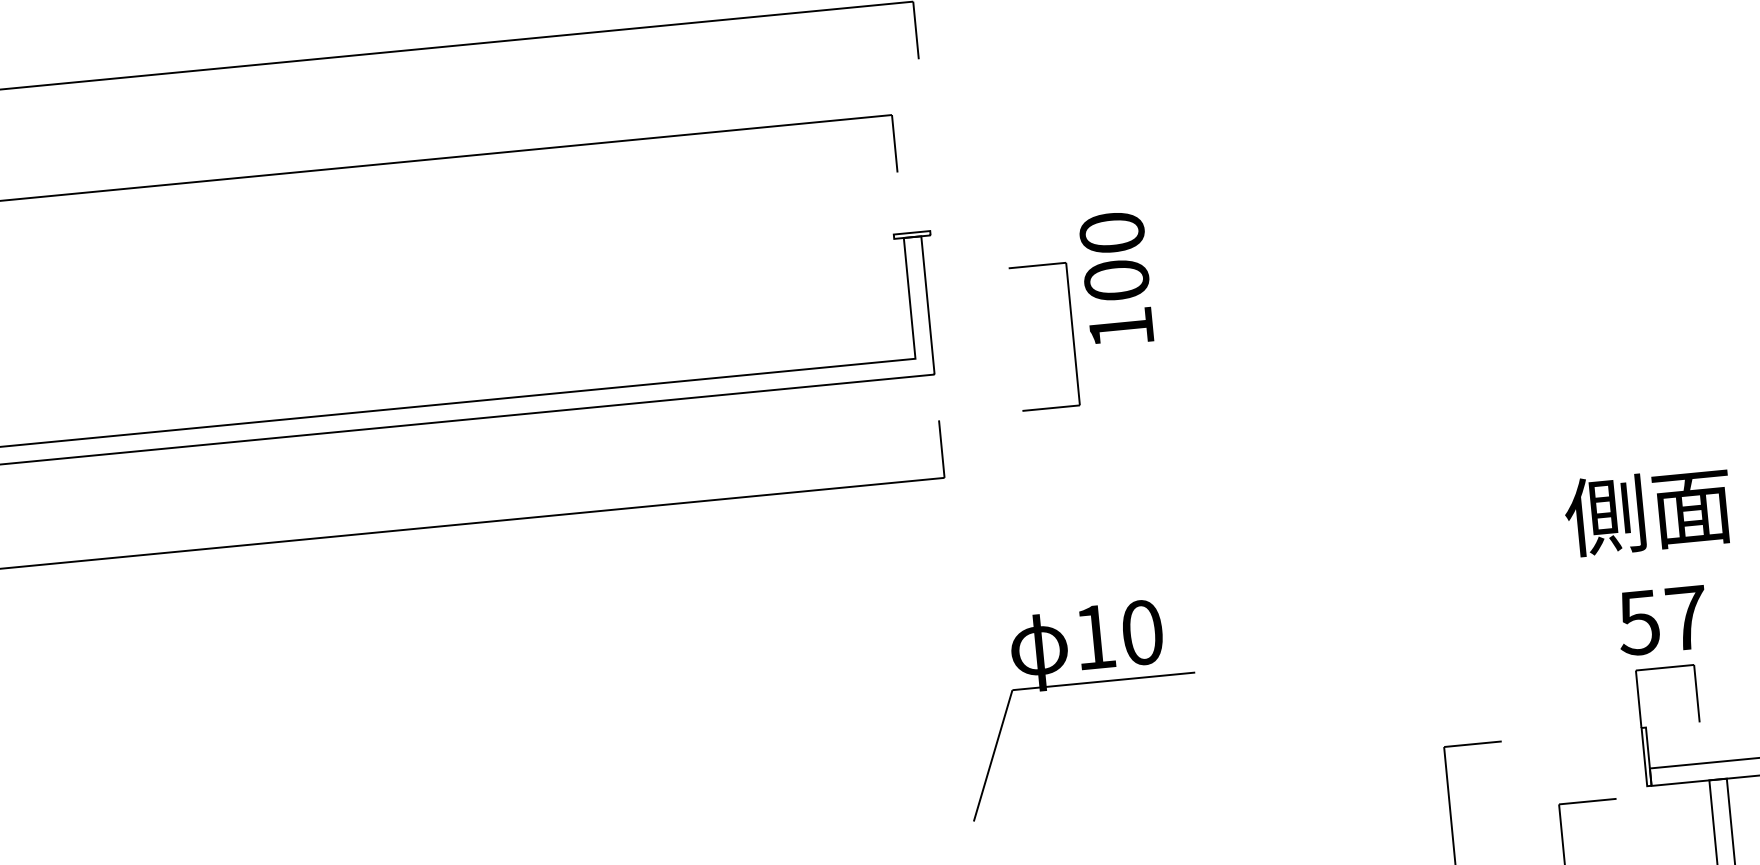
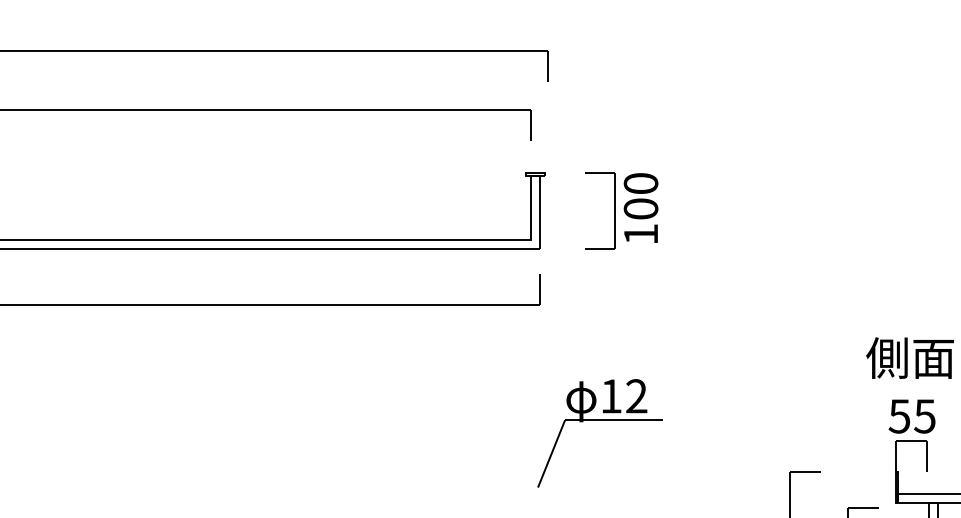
part: (1071, 333) -> (614, 210), moved
text: (1685, 618) -> (924, 416), 57 -> 55
text: (1142, 632) -> (636, 396), 10 -> 12

